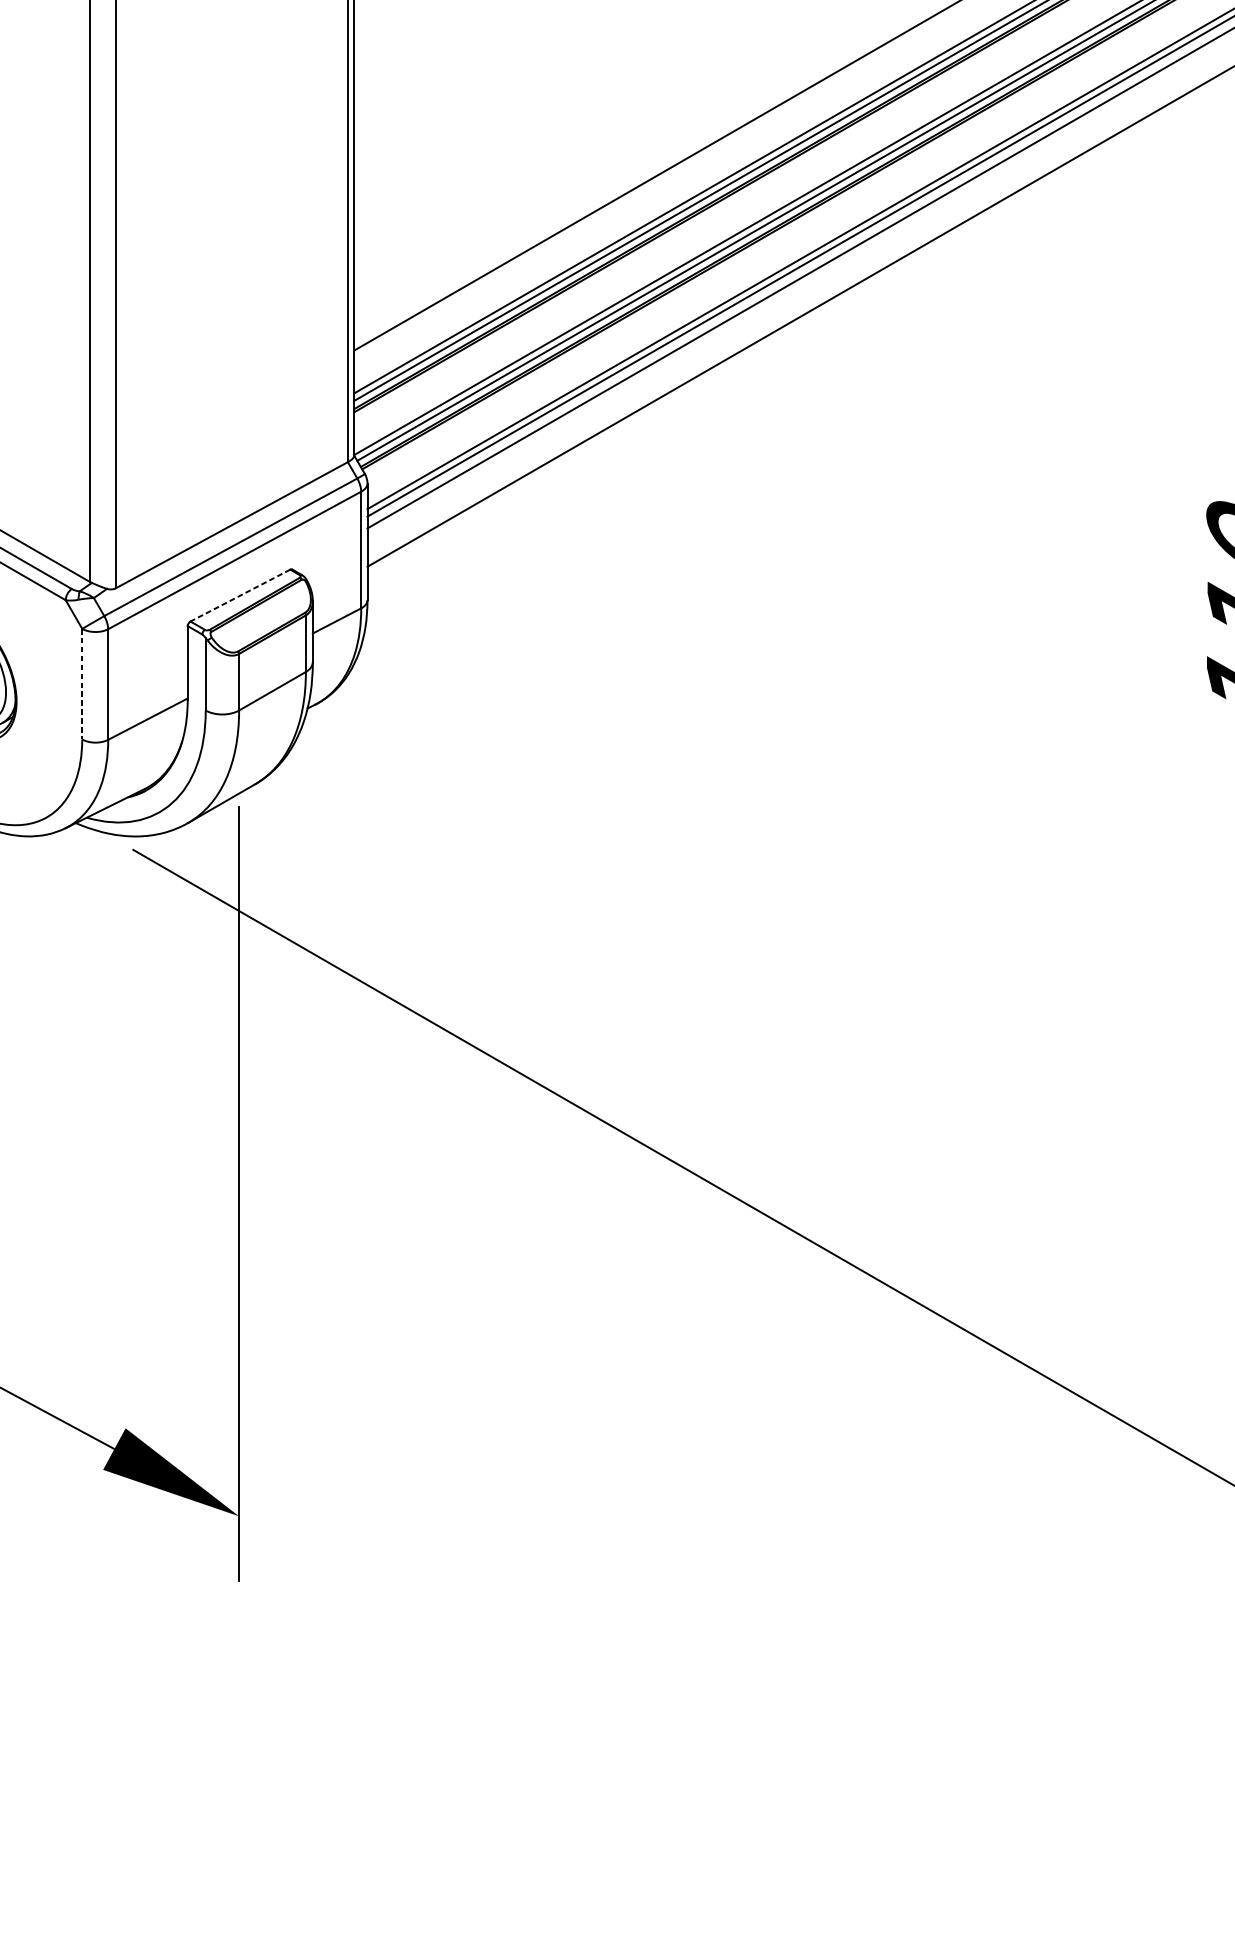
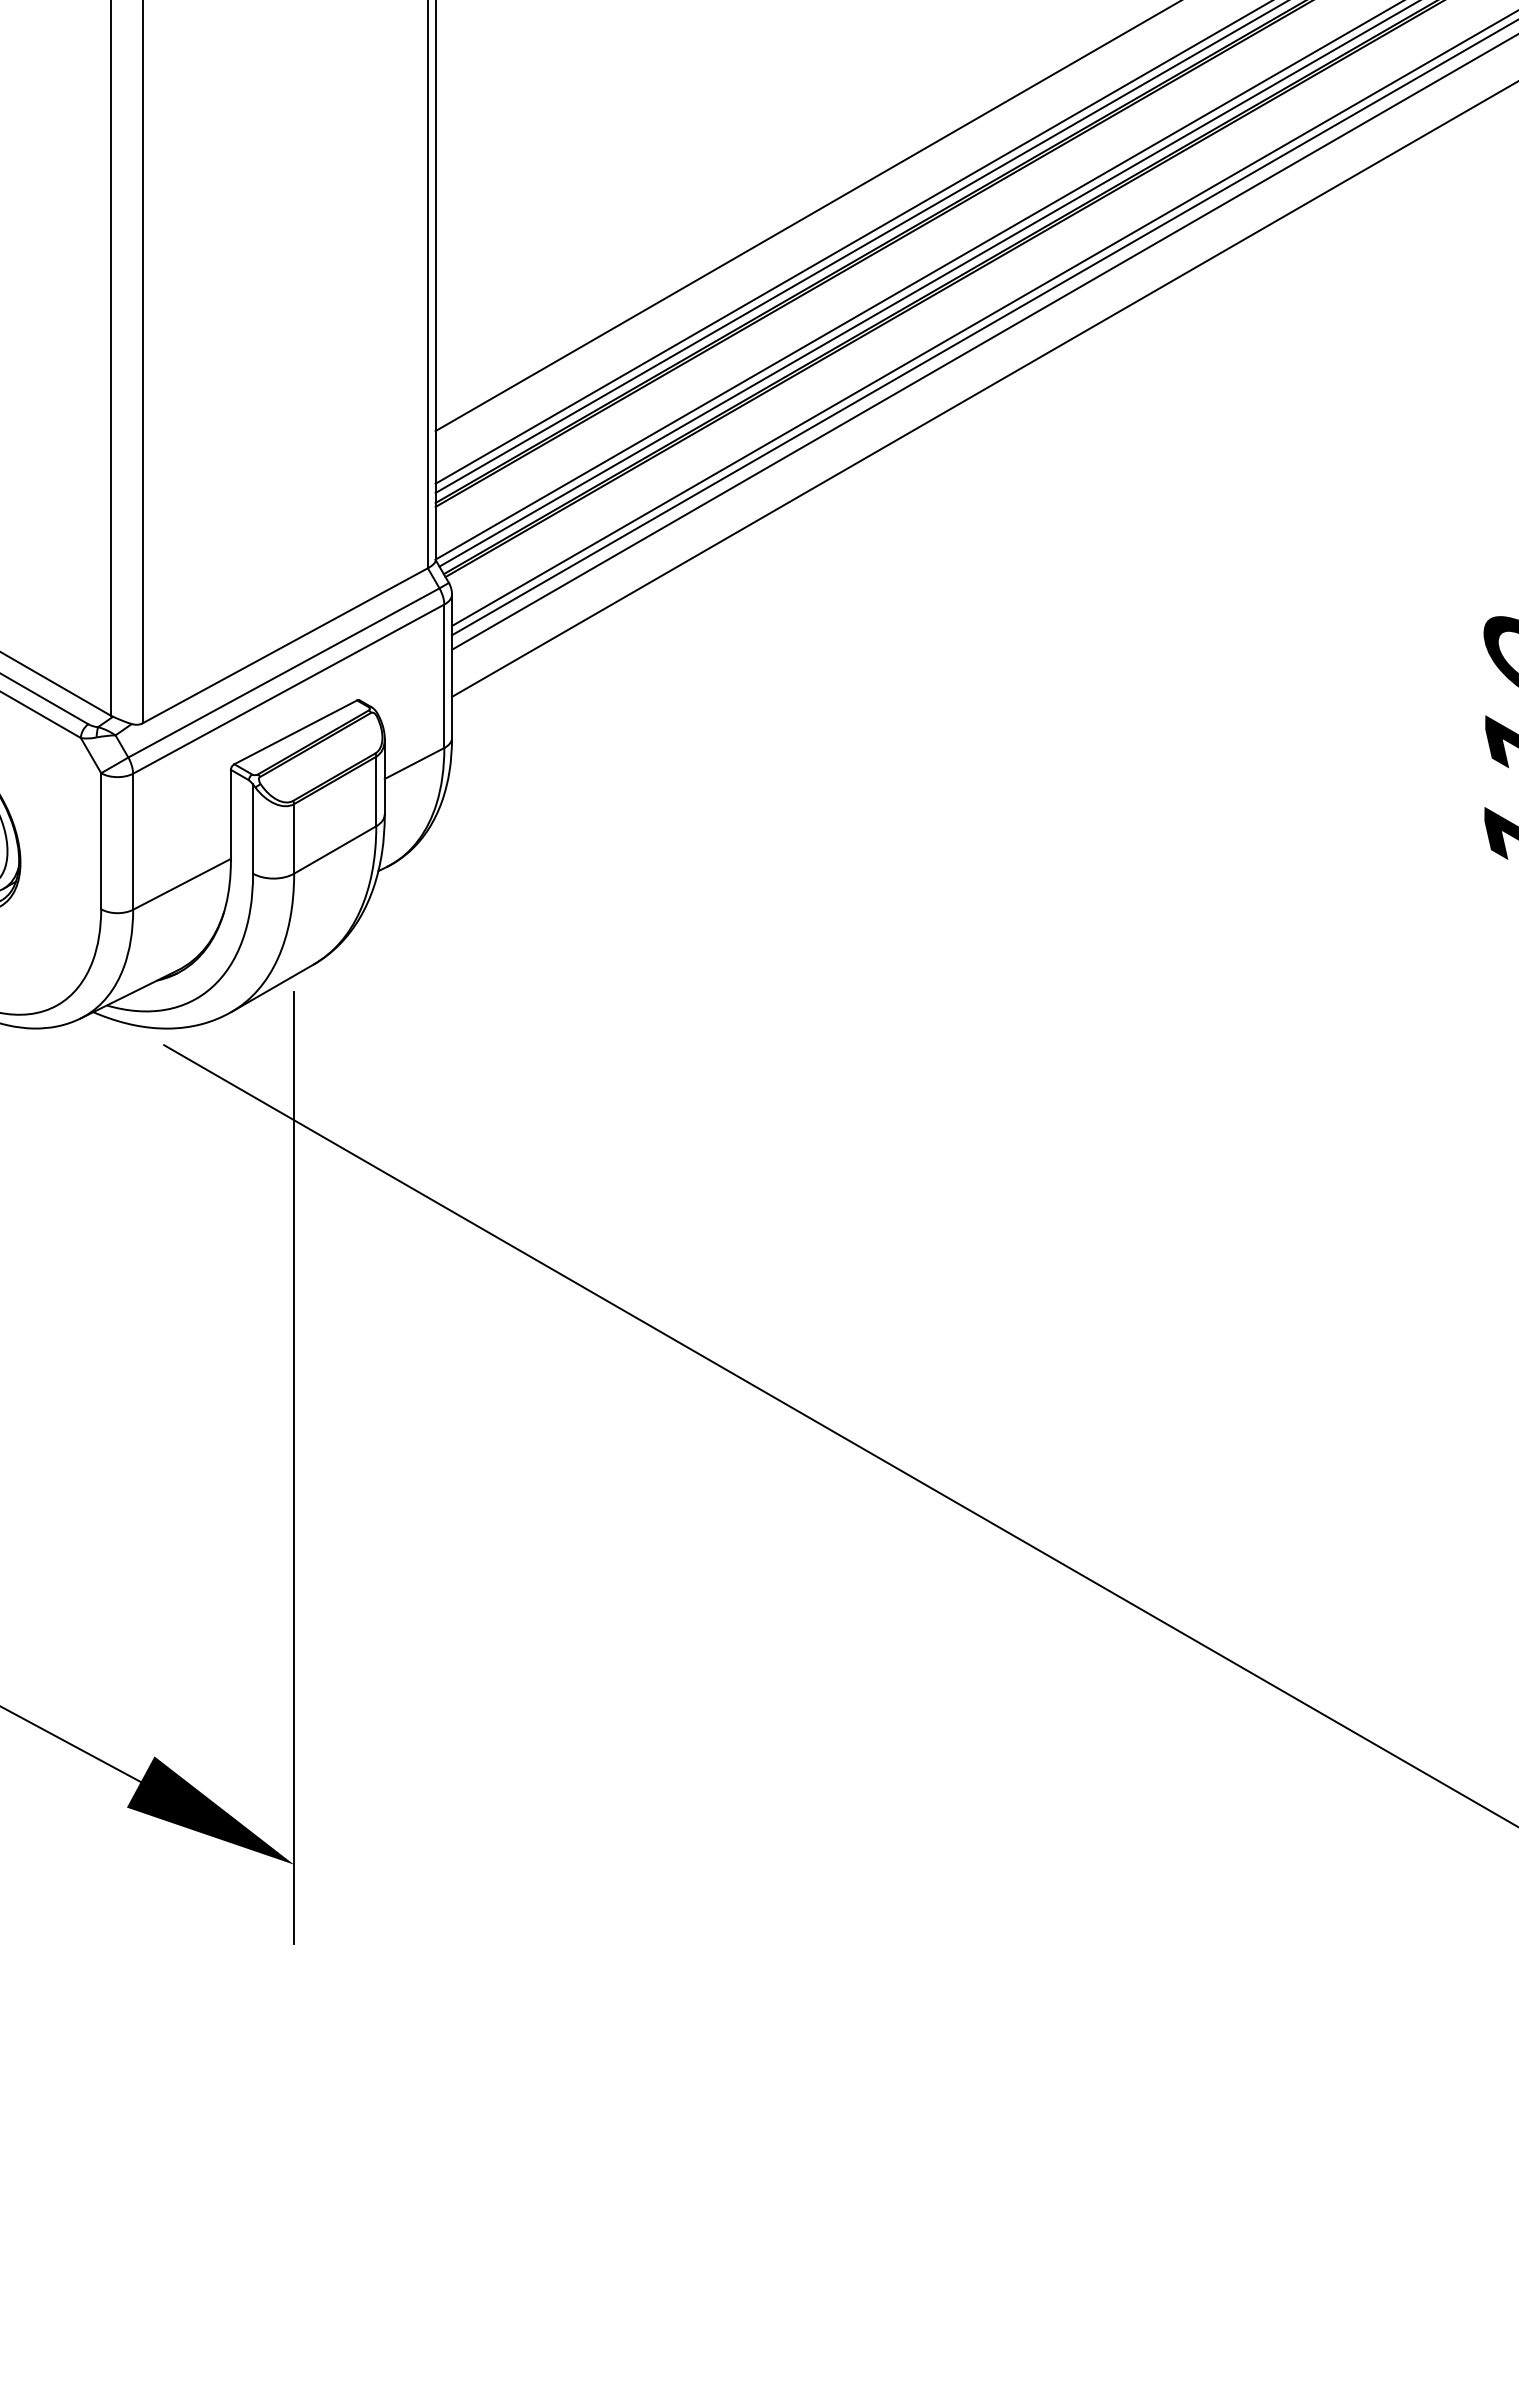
line: (240, 595) -> (295, 732), dashed -> solid
line: (82, 684) -> (101, 841), dashed -> solid

